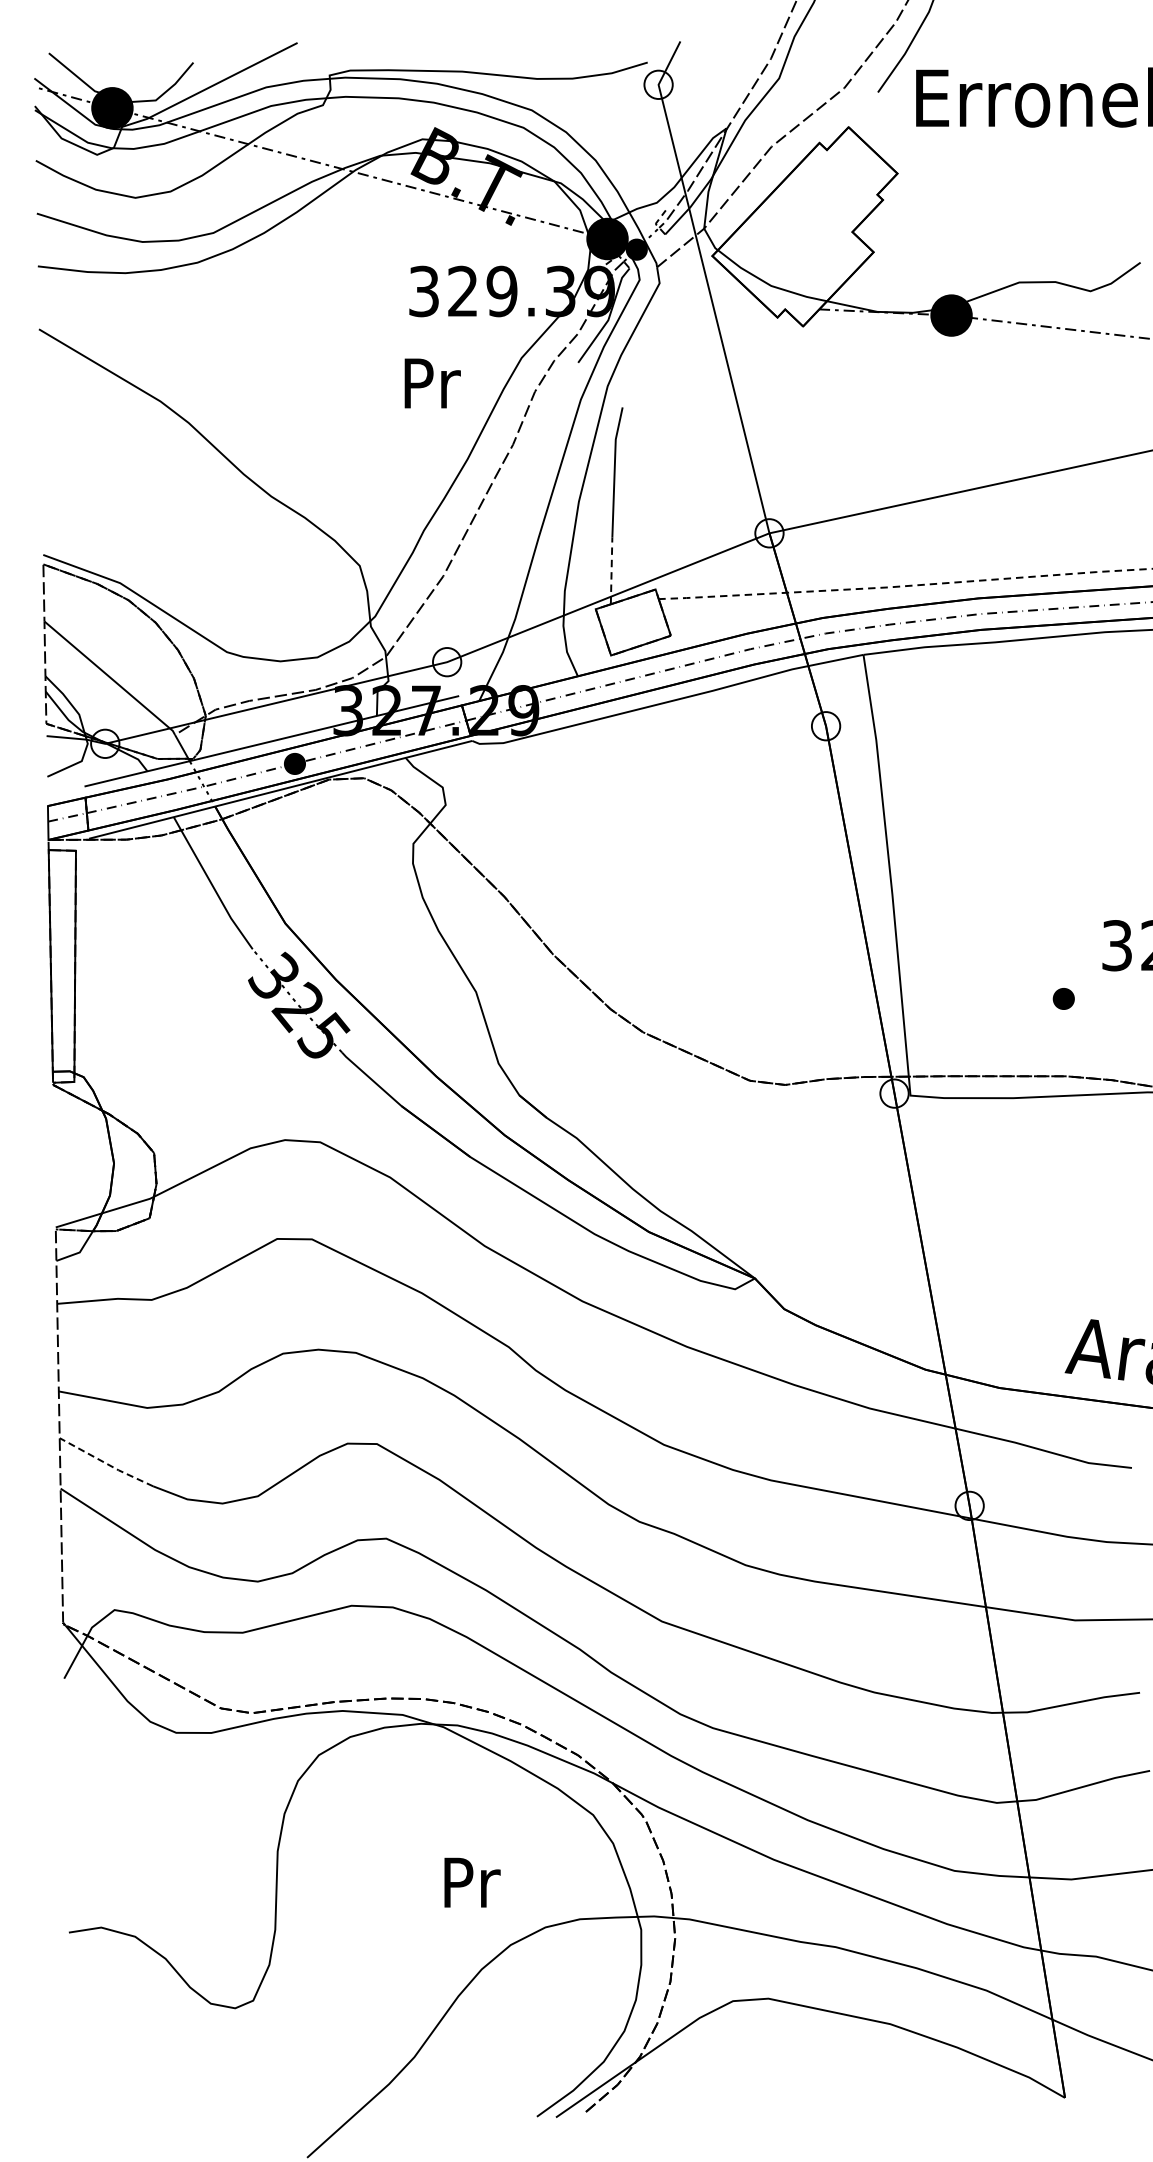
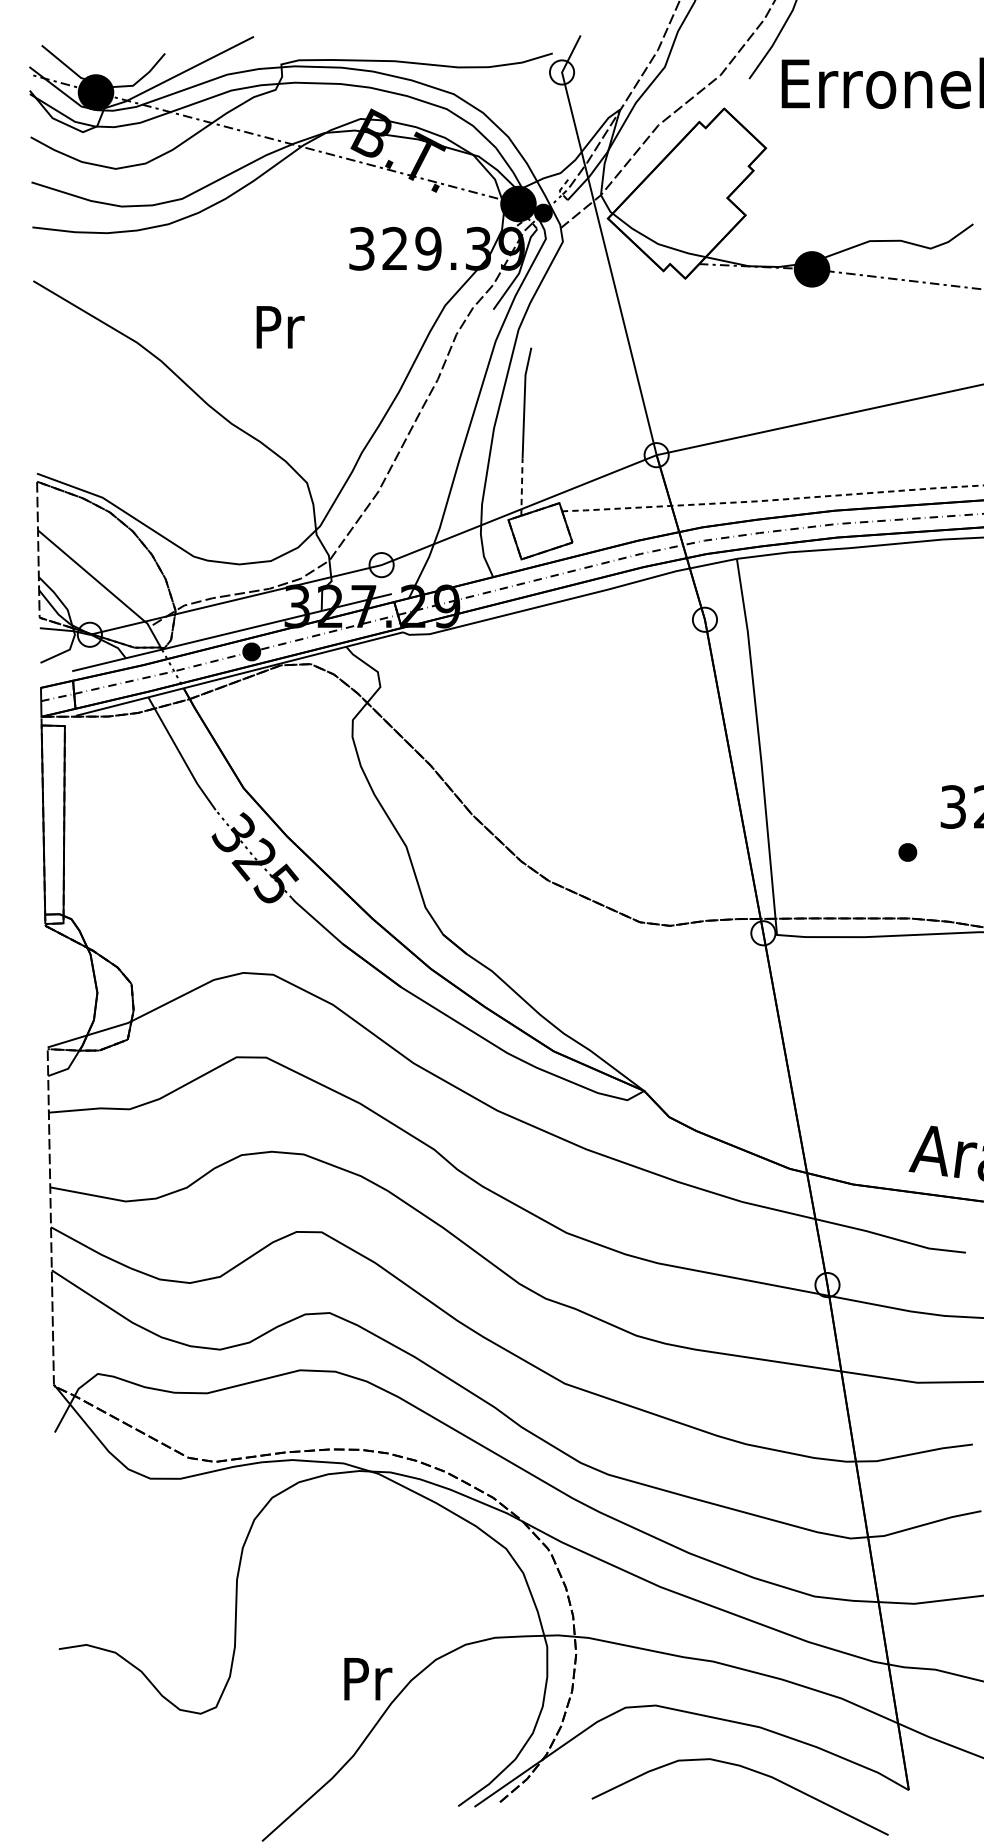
text: (432, 383) -> (280, 327), moved
line: (106, 1463) -> (90, 1248), dashed -> solid
text: (472, 1882) -> (368, 1678), moved
curve: (878, 2074) -> (749, 1770), added

